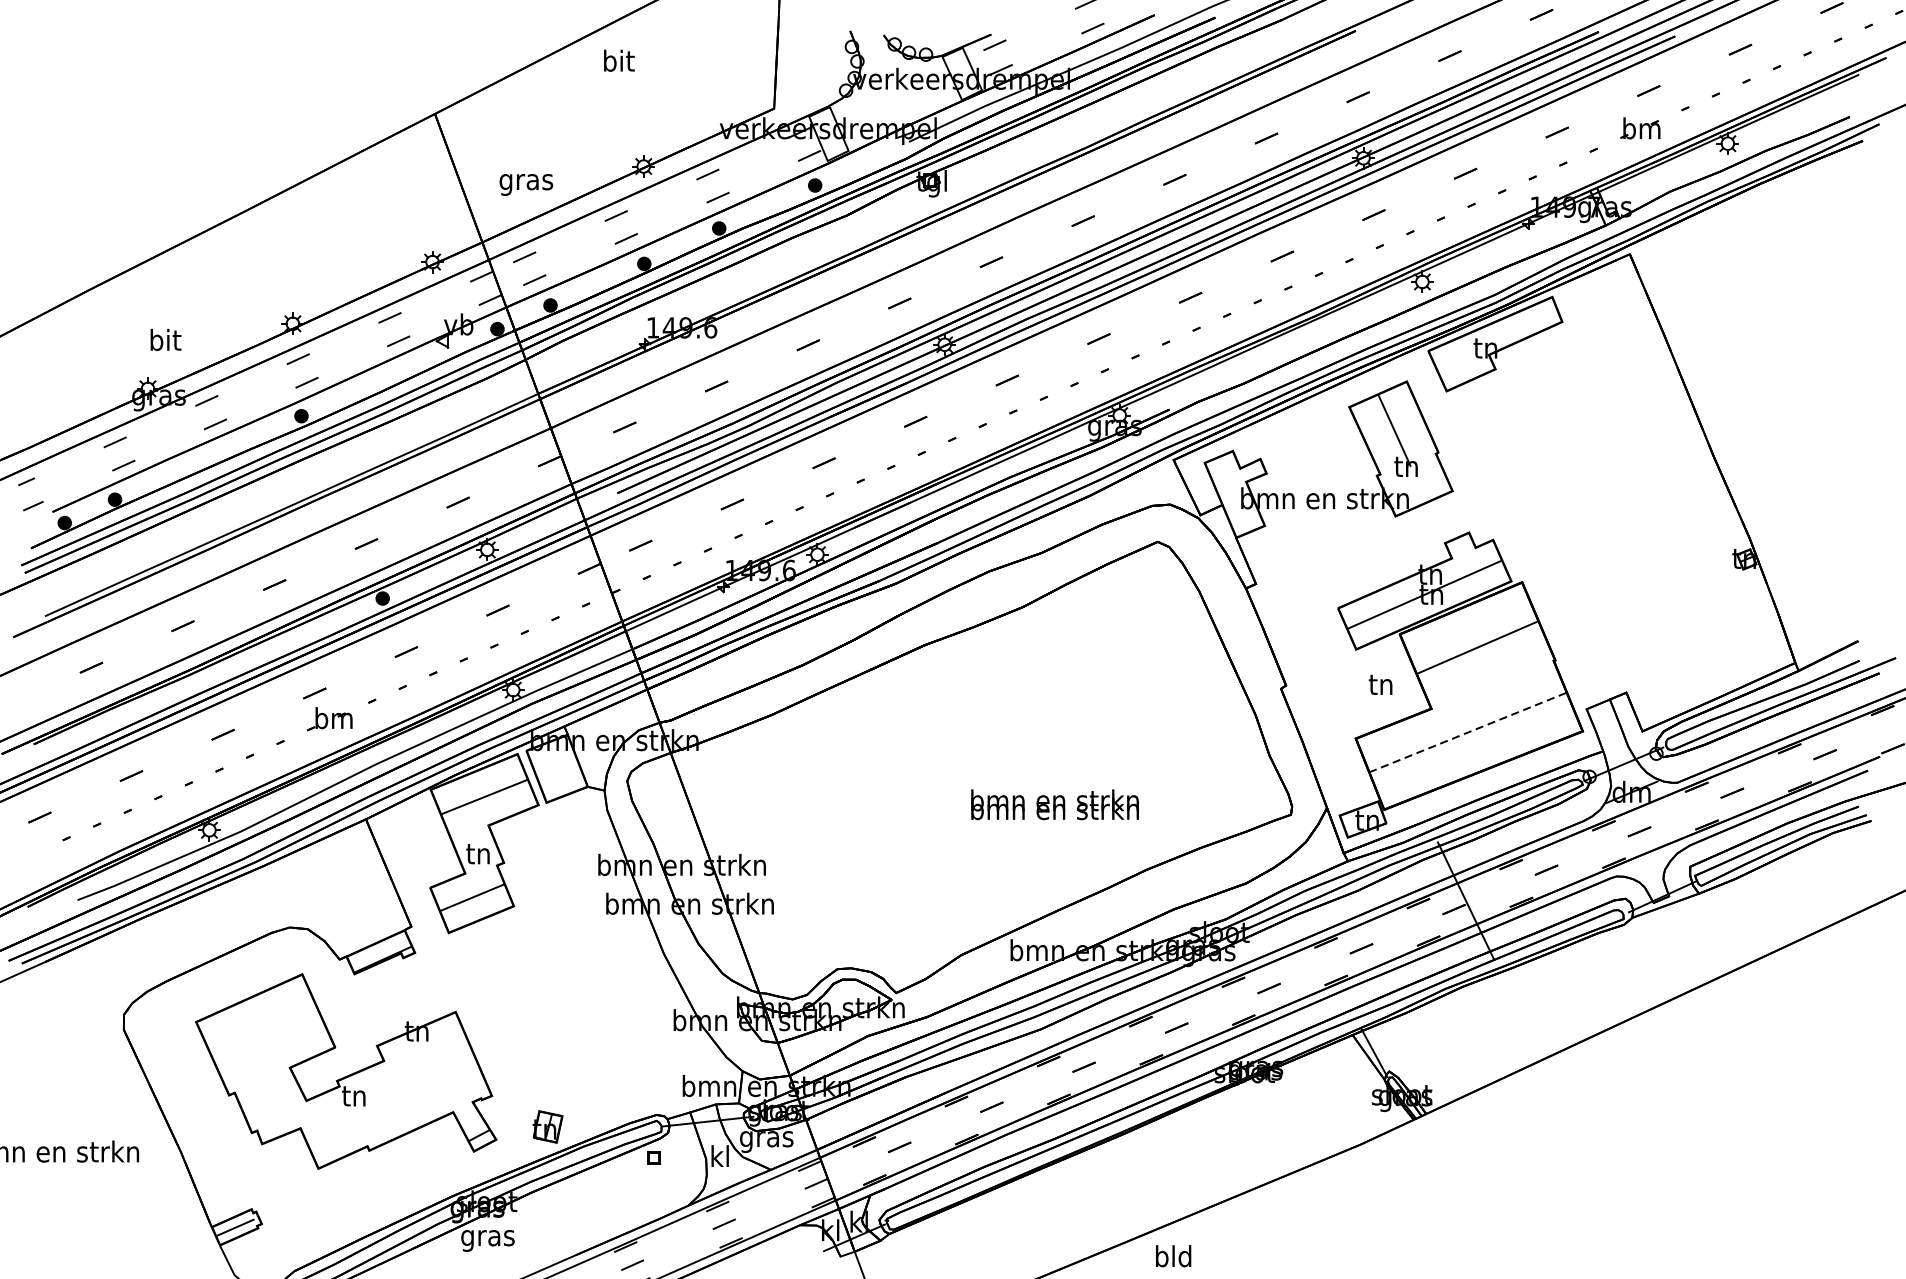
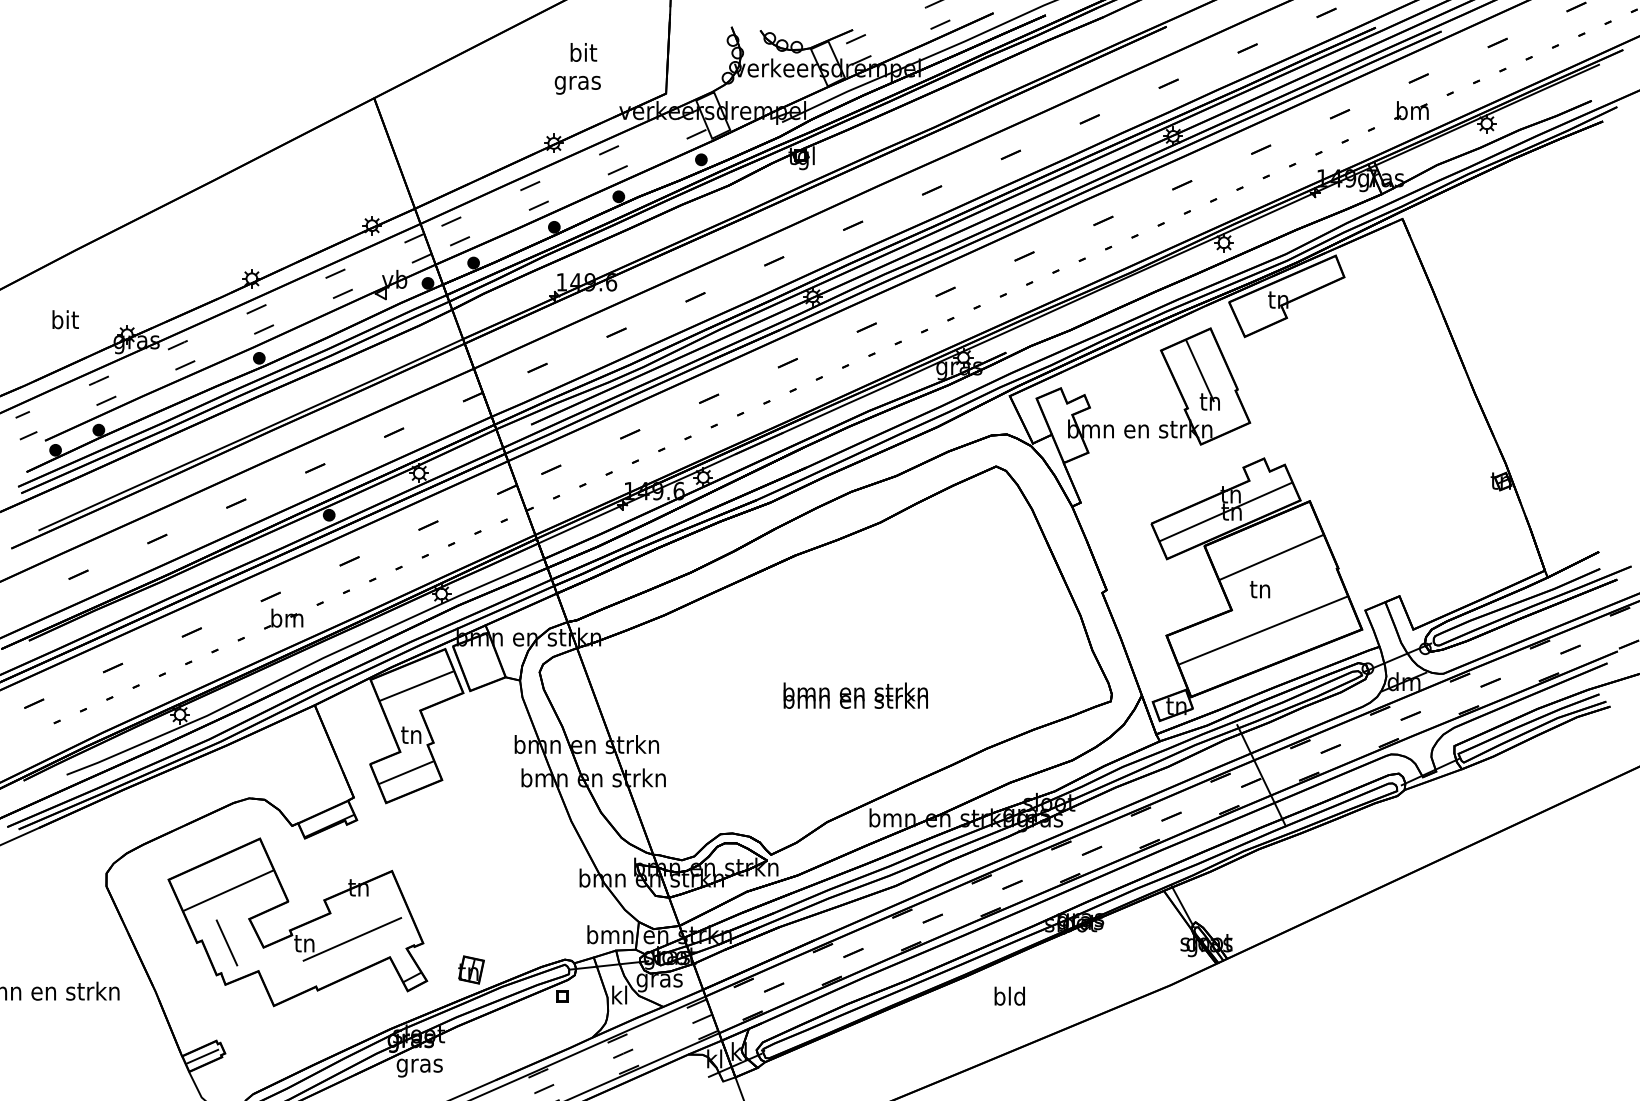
text: (618, 60) -> (583, 52), moved
text: (525, 183) -> (577, 84), moved
text: (165, 339) -> (65, 319), moved
text: (1380, 684) -> (1259, 589), moved
line: (1467, 732) -> (1262, 630), dashed -> solid
text: (1054, 804) -> (855, 695), moved
line: (265, 1034) -> (228, 890), added
line: (409, 1091) -> (352, 939), added
line: (263, 1095) -> (226, 942), added
text: (1173, 1255) -> (1009, 995), moved

